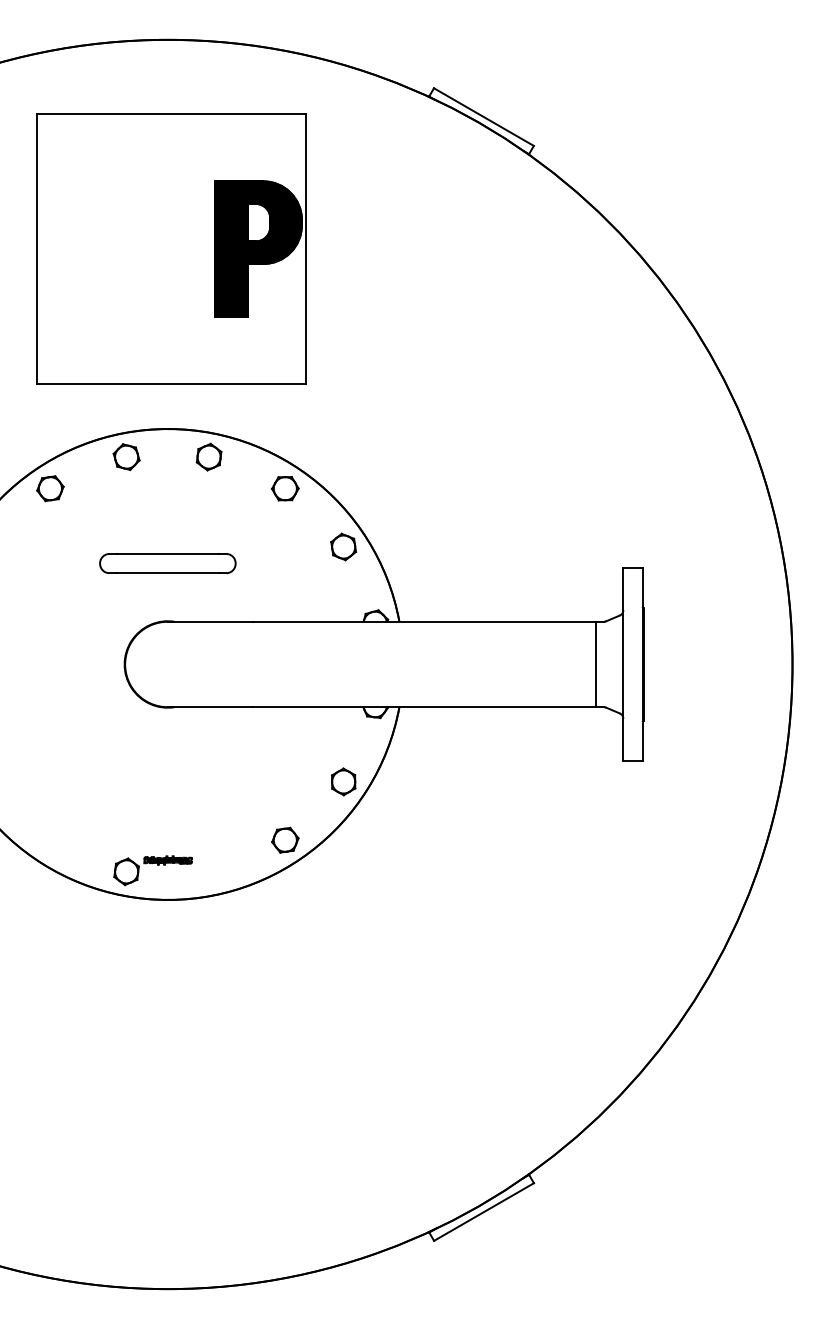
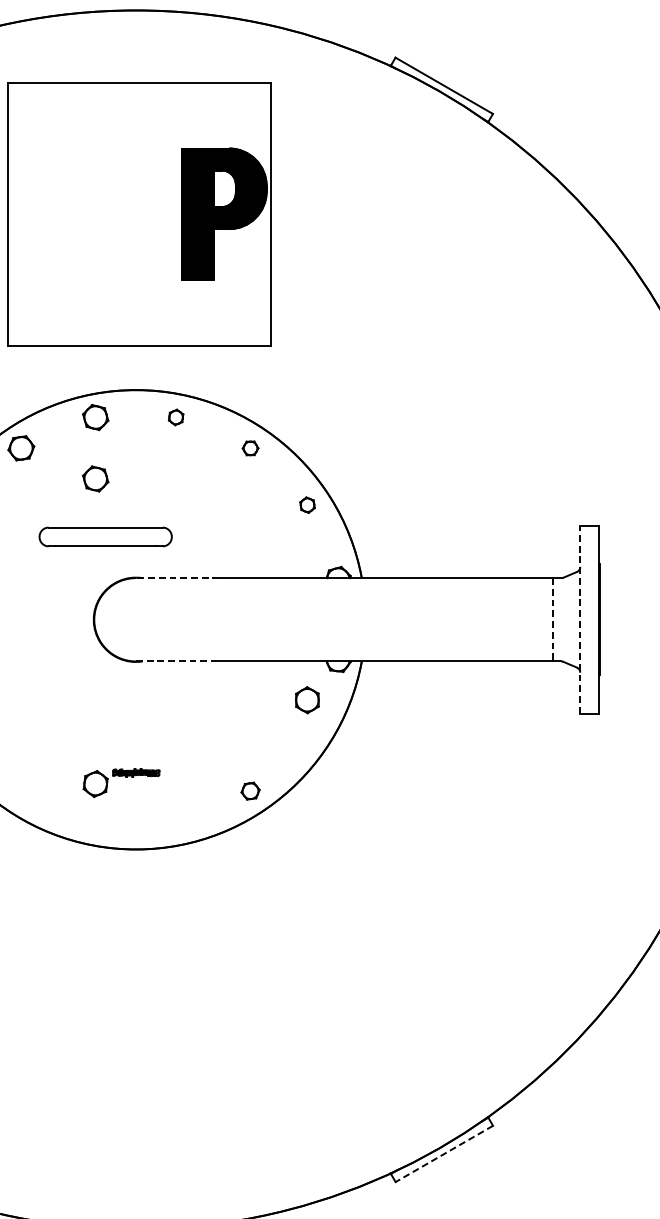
part: (208, 456) -> (175, 416), size x0.6
part: (285, 488) -> (250, 448), size x0.6
part: (126, 520) -> (95, 479), added
part: (343, 546) -> (307, 504), size x0.6
part: (167, 563) -> (105, 536), moved
line: (210, 621) -> (177, 577), solid -> dashed
line: (623, 663) -> (580, 618), solid -> dashed
line: (595, 664) -> (553, 619), solid -> dashed
line: (210, 707) -> (177, 661), solid -> dashed
part: (343, 781) -> (307, 699), moved
part: (285, 839) -> (250, 790), size x0.7
part: (152, 870) -> (120, 782), moved
line: (484, 1212) -> (444, 1154), solid -> dashed

